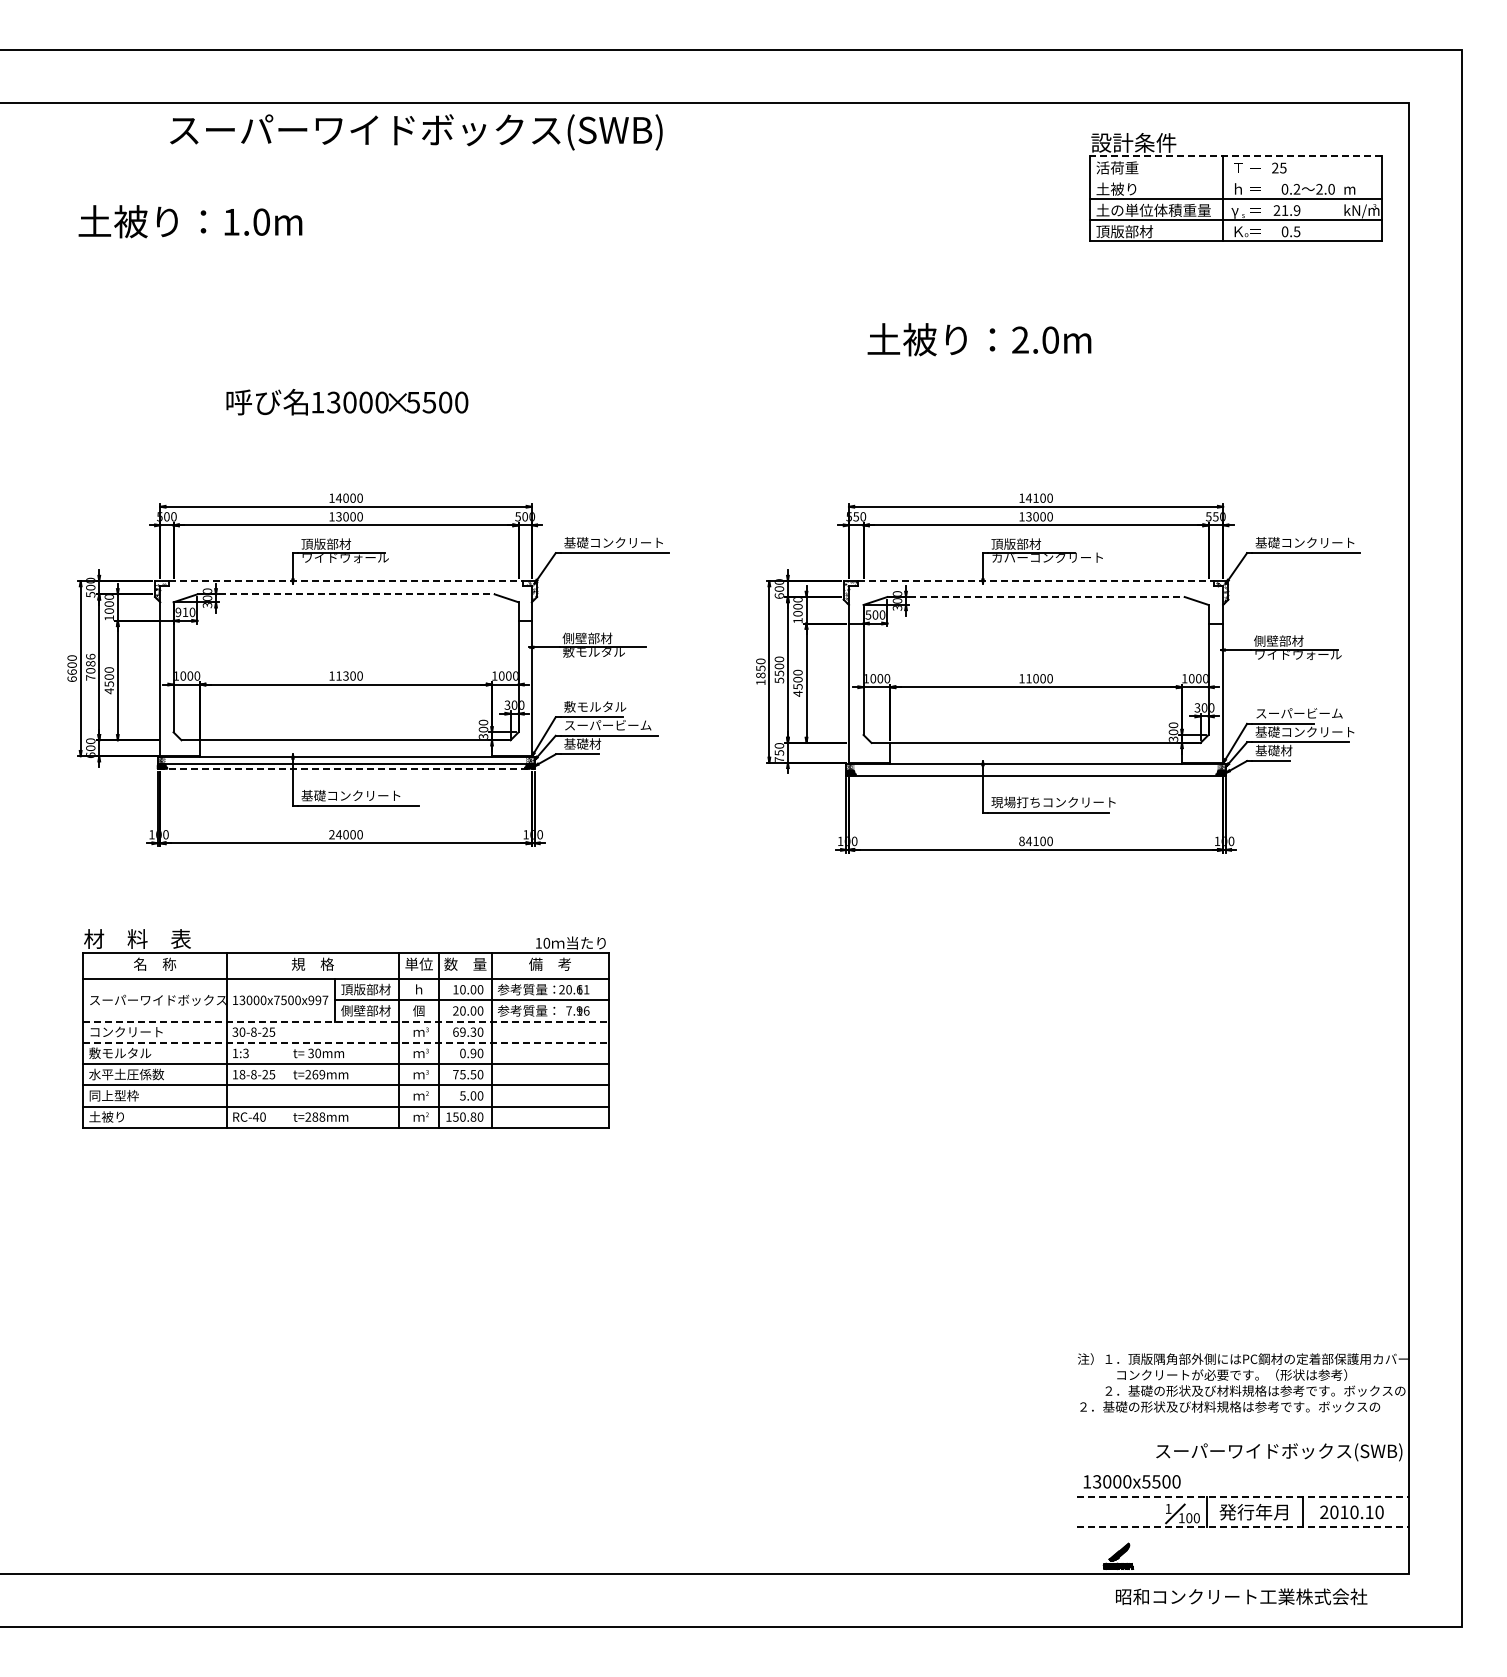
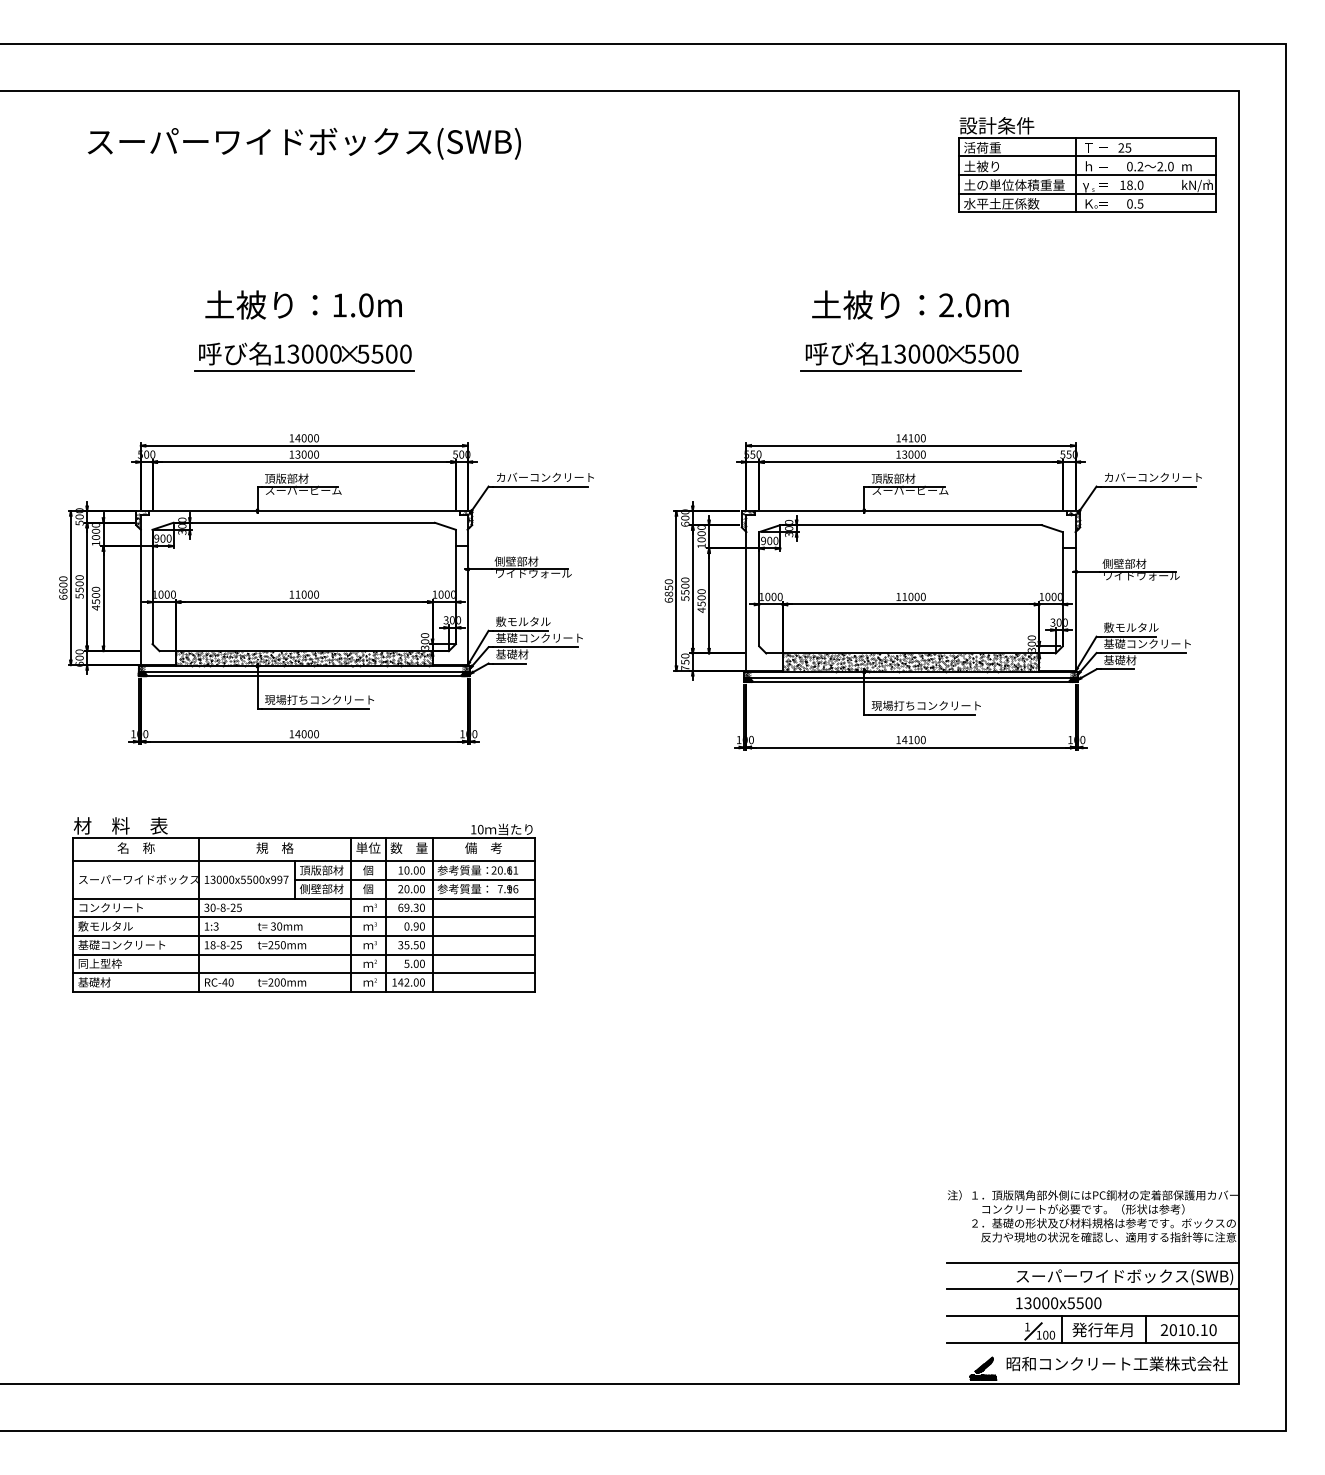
text: (416, 132) -> (304, 143), moved
line: (1236, 156) -> (1087, 137), dashed -> solid
line: (1236, 177) -> (1087, 156), added
text: (1286, 210) -> (1131, 185), 21.9 -> 18.0
text: (190, 221) -> (303, 304), moved
text: (1138, 231) -> (1001, 203), 頂版部材 -> 水平土圧係数
text: (979, 339) -> (910, 304), moved
part: (1035, 405) -> (910, 356), added
line: (345, 421) -> (303, 370), added
text: (619, 542) -> (544, 477), 基礎コンクリート -> カバーコンクリート
text: (1310, 542) -> (1152, 477), 基礎コンクリート -> カバーコンクリート
text: (1047, 557) -> (921, 490), カバーコンクリート -> スーパービーム
text: (345, 558) -> (303, 491), ワイドウォール -> スーパービーム
line: (346, 581) -> (304, 511), dashed -> solid
line: (1036, 581) -> (911, 511), dashed -> solid
line: (346, 594) -> (304, 522), dashed -> solid
line: (1036, 597) -> (911, 525), dashed -> solid
text: (185, 612) -> (163, 538), 910 -> 900
text: (868, 614) -> (763, 540), 500 -> 900
text: (606, 652) -> (533, 573), 敷モルタル -> ワイドウォール
text: (90, 666) -> (79, 586), 7086 -> 5500
text: (345, 675) -> (303, 594), 11300 -> 11000
text: (760, 682) -> (668, 600), 1850 -> 6850
text: (1298, 713) -> (1141, 627), スーパービーム -> 敷モルタル
text: (613, 724) -> (539, 637), スーパービーム -> 基礎コンクリート
hatch: (345, 748) -> (303, 658), added
hatch: (1035, 752) -> (910, 661), added
line: (346, 768) -> (304, 675), dashed -> solid
line: (1035, 770) -> (910, 677), added
text: (363, 795) -> (319, 699), 基礎コンクリート -> 現場打ちコンクリート
text: (331, 834) -> (291, 733), 24000 -> 14000
text: (1021, 841) -> (898, 740), 84100 -> 14100
text: (418, 989) -> (367, 870), ｈ -> 個
text: (276, 1000) -> (243, 879), 13000x7500x997 -> 13000x5500x997
line: (346, 1021) -> (304, 898), dashed -> solid
line: (346, 1042) -> (304, 916), dashed -> solid
text: (138, 1074) -> (121, 945), 水平土圧係数 -> 基礎コンクリート
text: (318, 1074) -> (279, 945), t=269mm -> t=250mm
text: (455, 1074) -> (400, 945), 75.50 -> 35.50
text: (107, 1116) -> (94, 981), 土被り -> 基礎材
text: (464, 1116) -> (408, 981), 150.80 -> 142.00
text: (318, 1117) -> (279, 982), t=288mm -> t=200mm
text: (1242, 1406) -> (1092, 1236), ２．基礎の形状及び材料規格は参考です。ボックスの -> 反力や現地の状況を確認し、適用する指針等に注意
line: (1242, 1435) -> (1092, 1262), added
line: (1242, 1466) -> (1092, 1289), added
text: (1131, 1481) -> (1058, 1302), moved
line: (1243, 1496) -> (1093, 1316), dashed -> solid
line: (1243, 1527) -> (1093, 1343), dashed -> solid
text: (1241, 1596) -> (1117, 1363), moved

